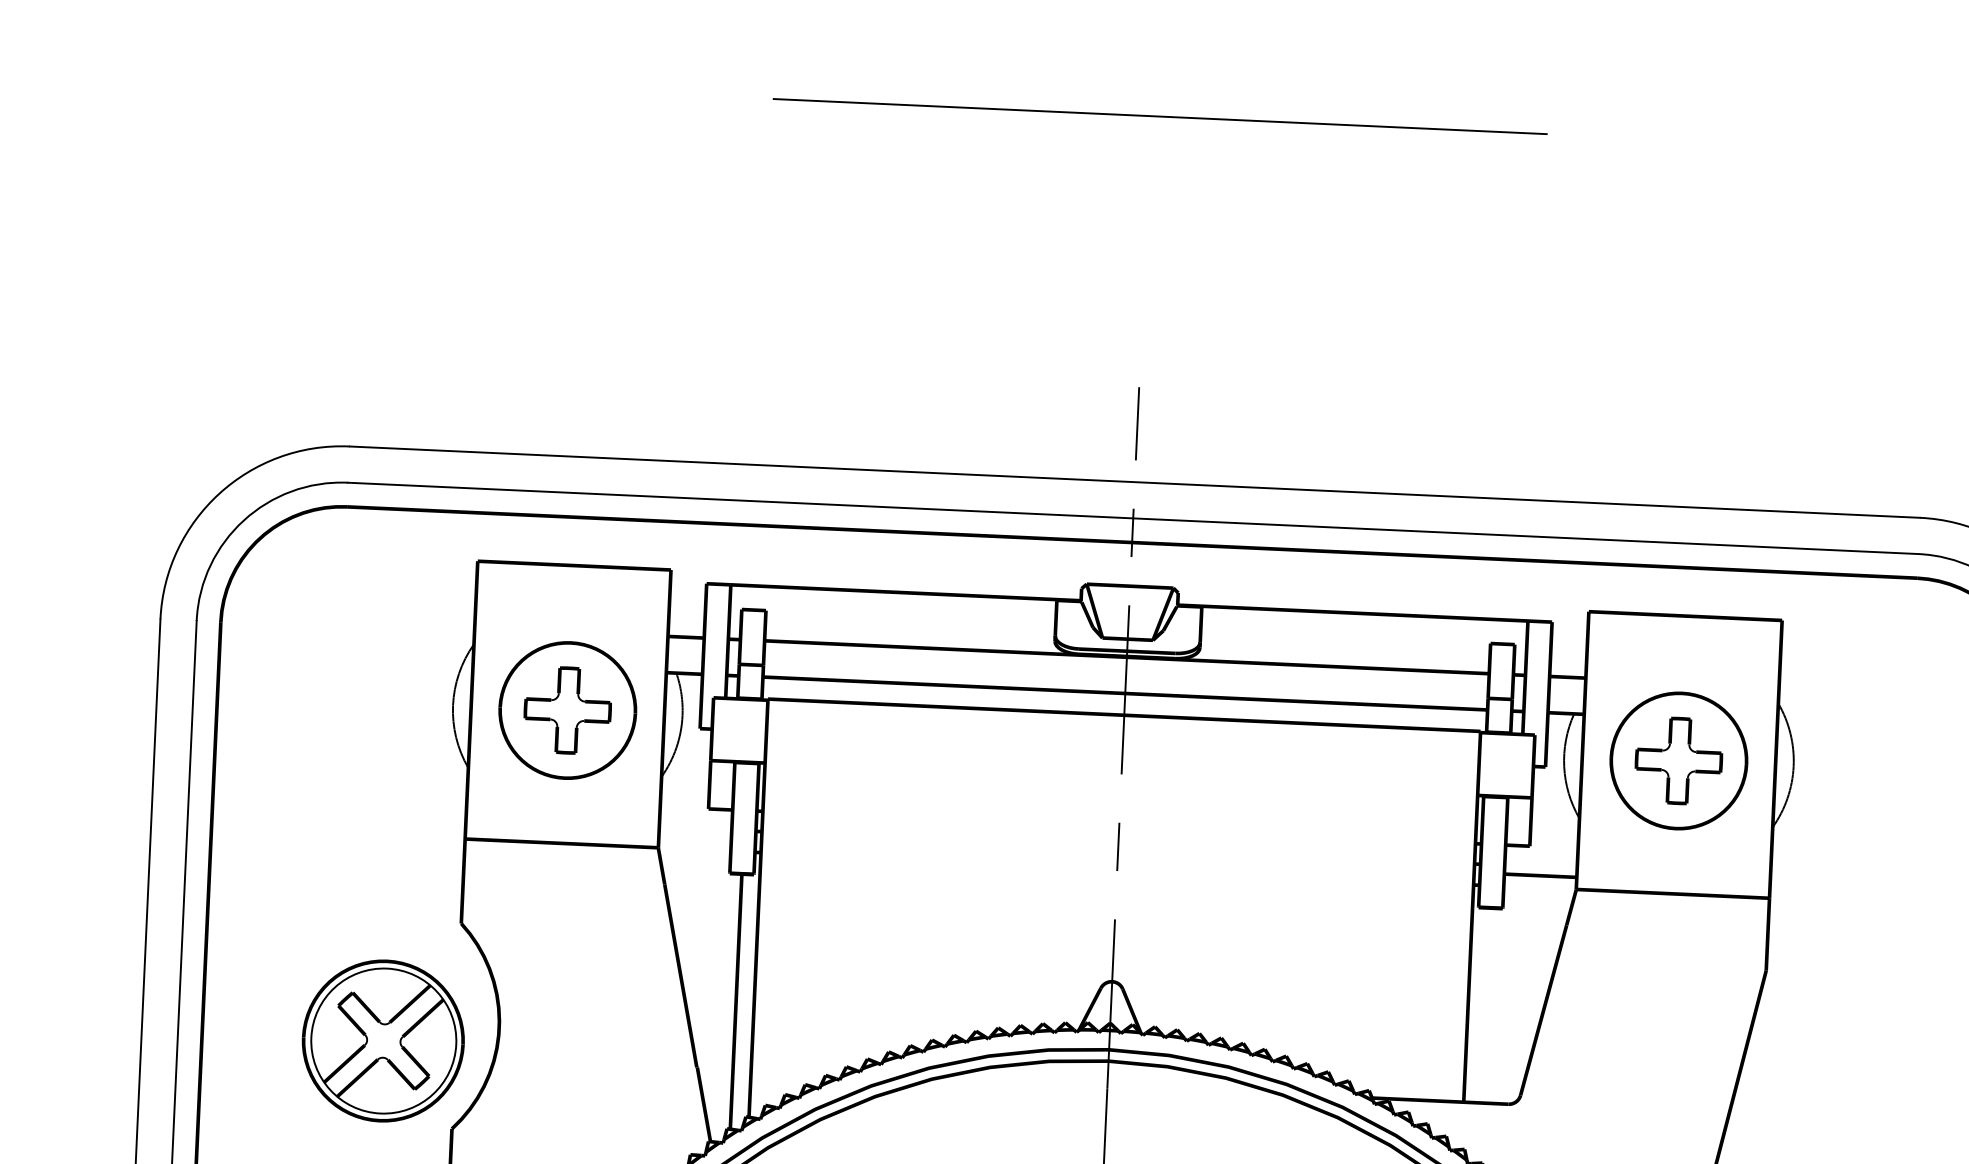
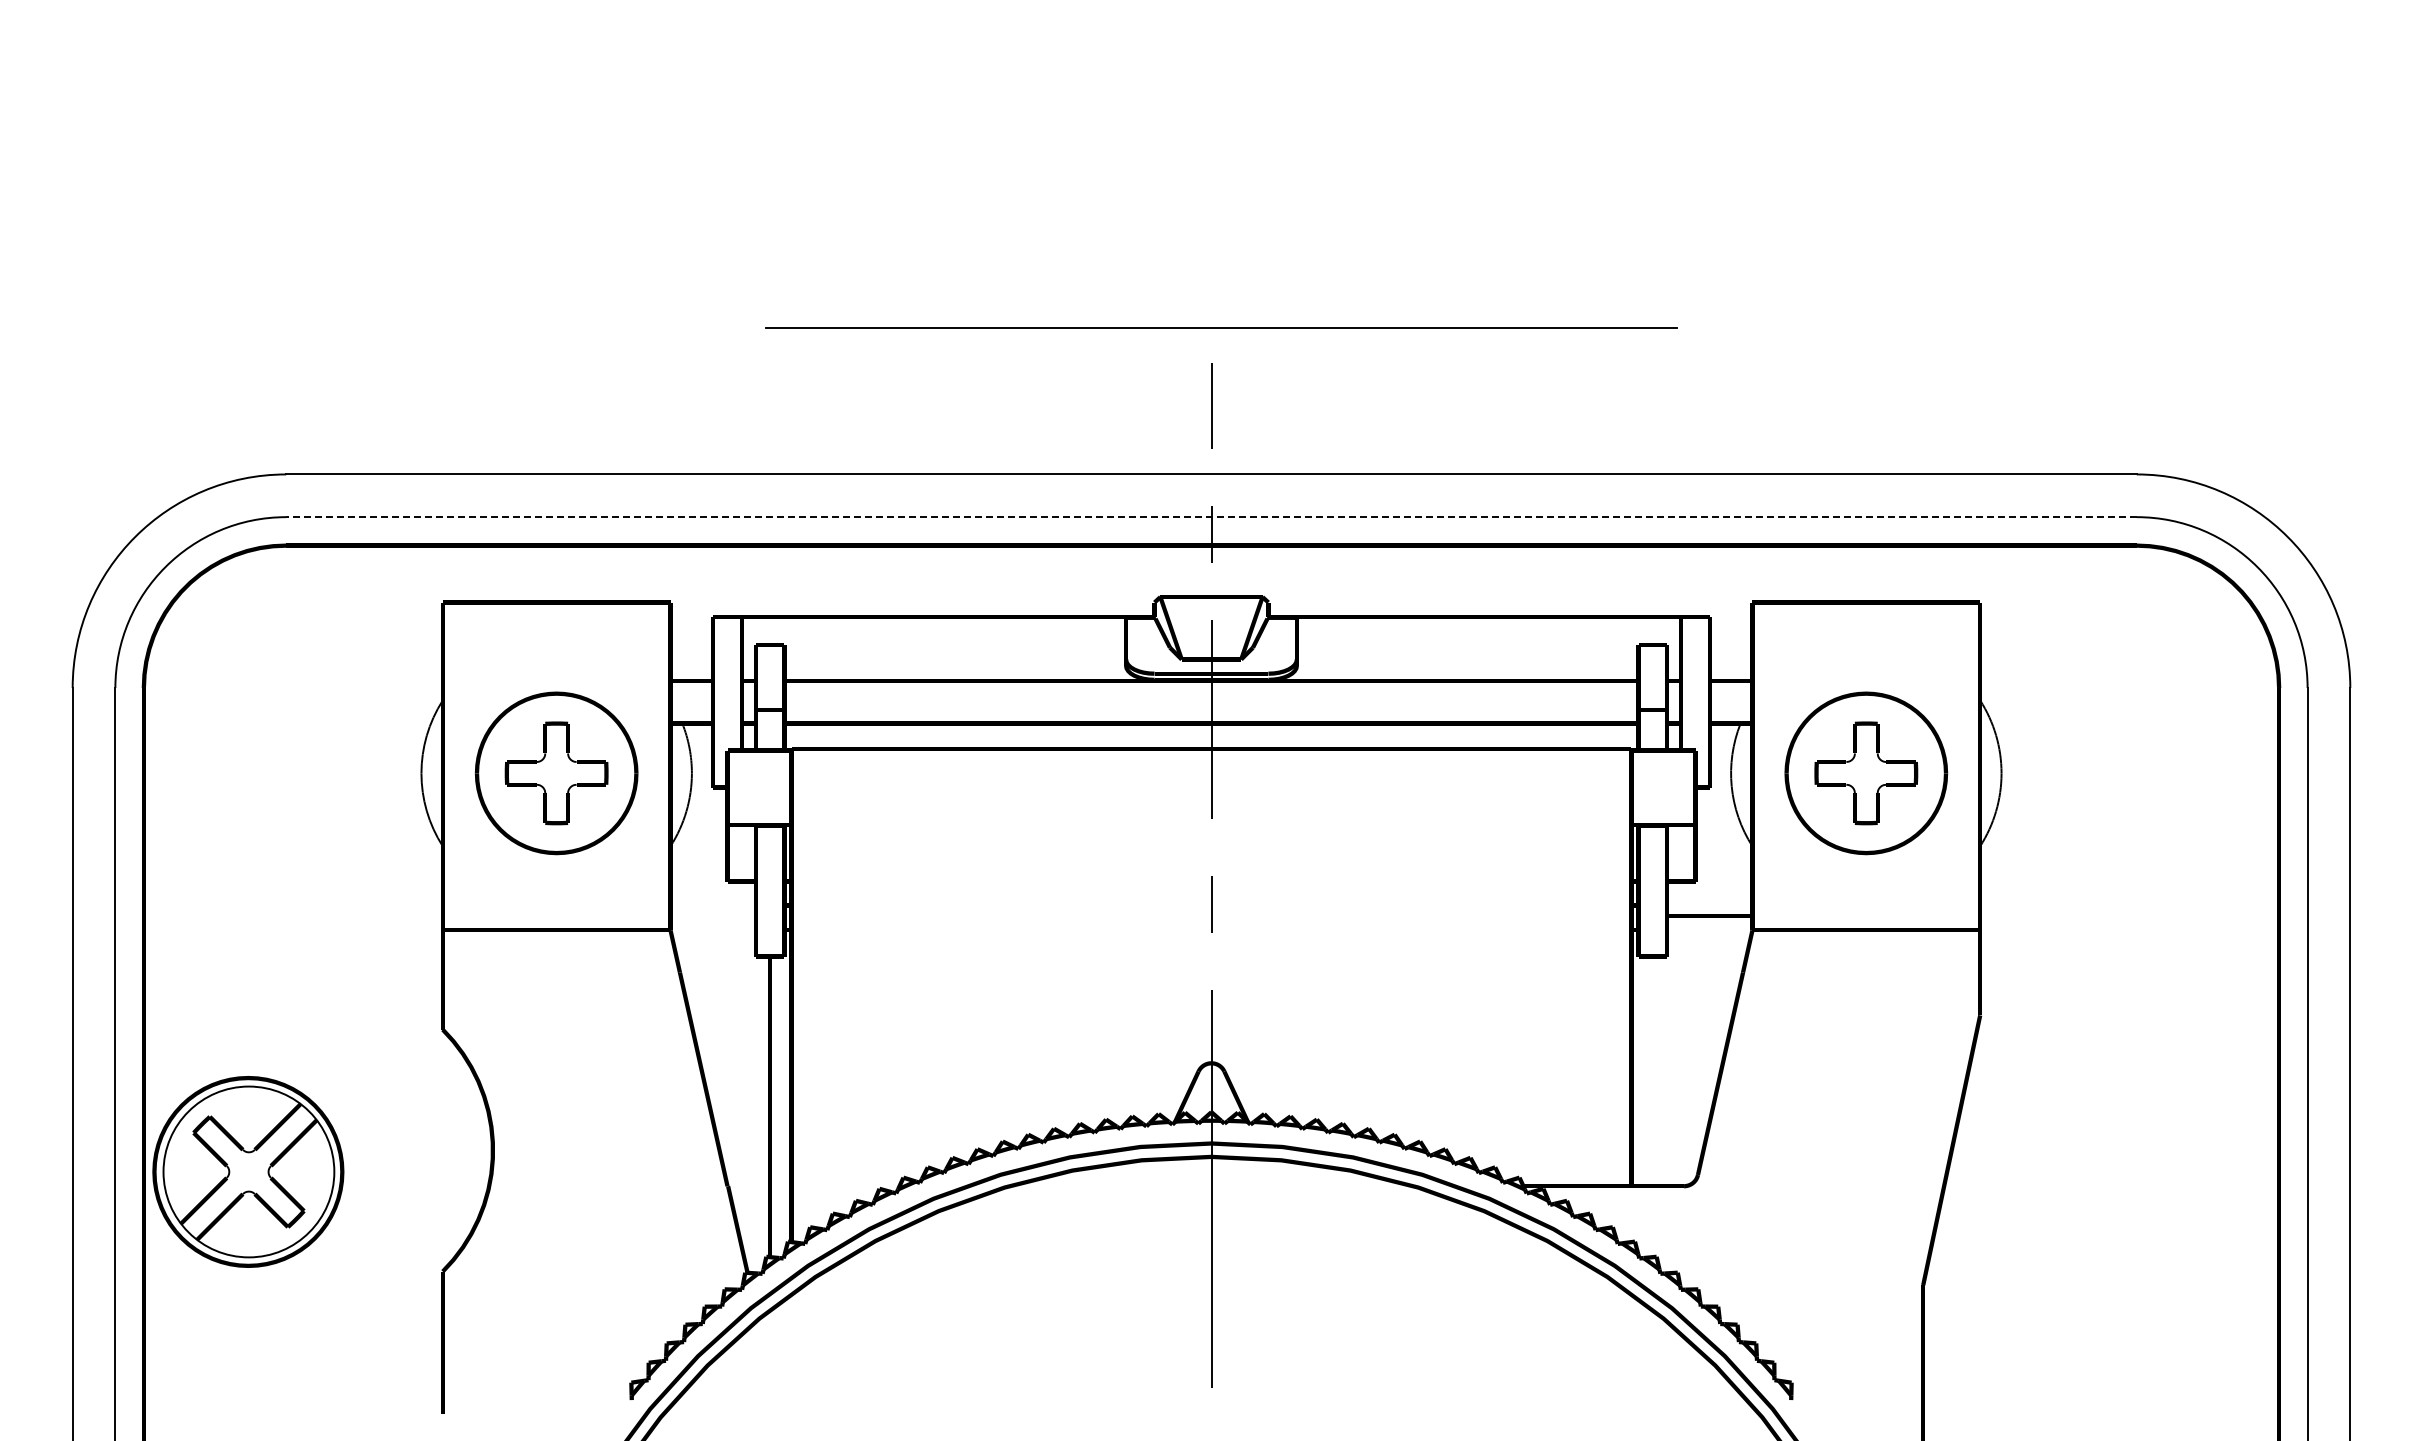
line: (1160, 116) -> (1221, 327), moved
line: (1133, 518) -> (1211, 517), solid -> dashed
part: (383, 1040) -> (248, 1171), moved

